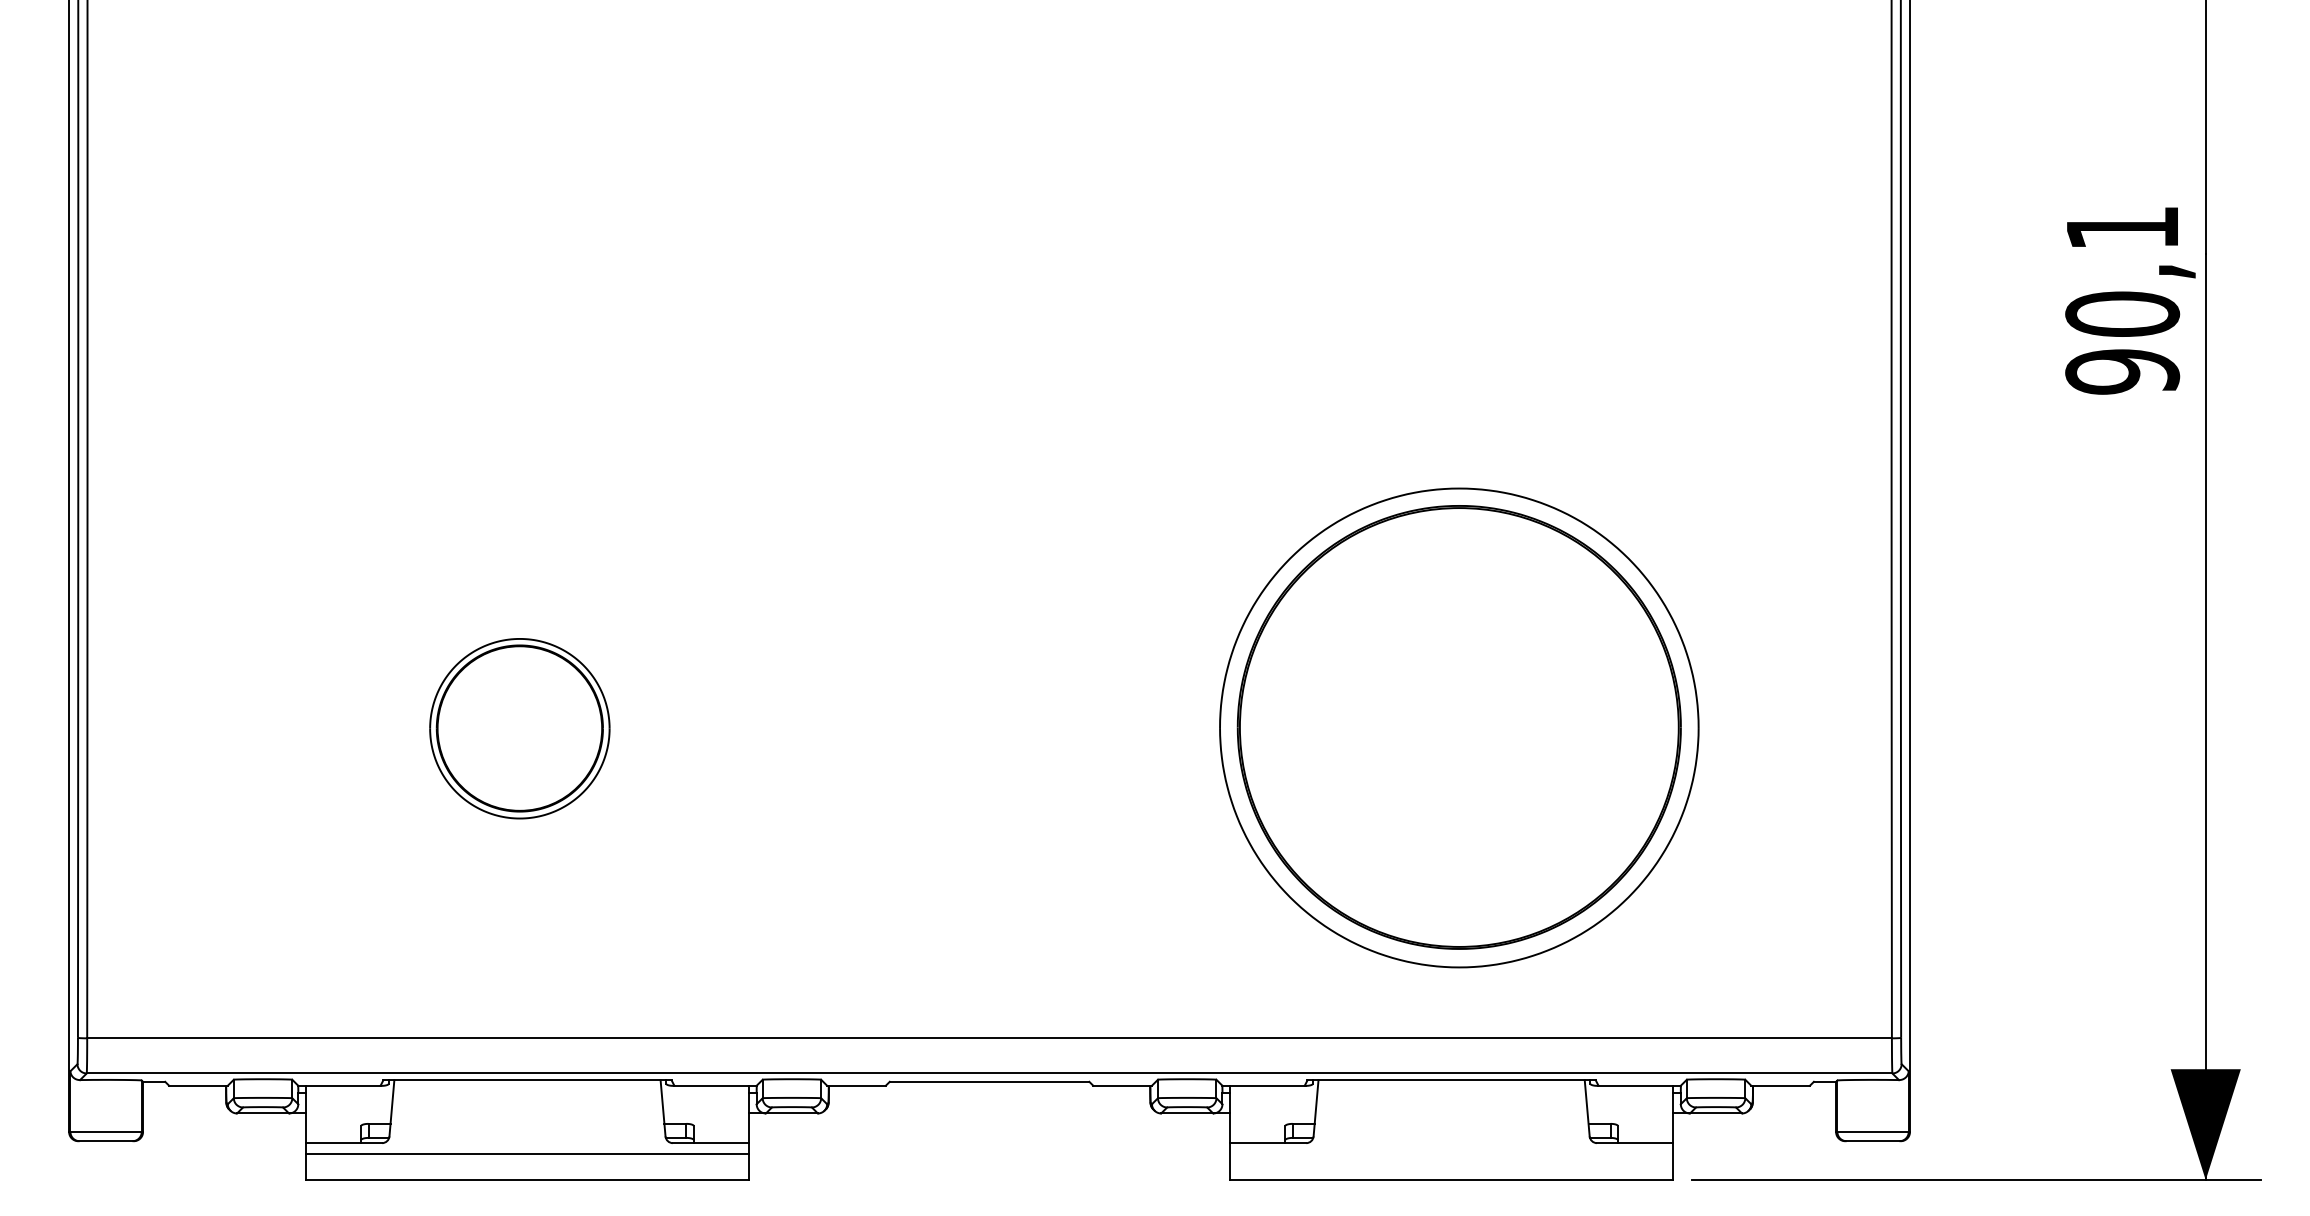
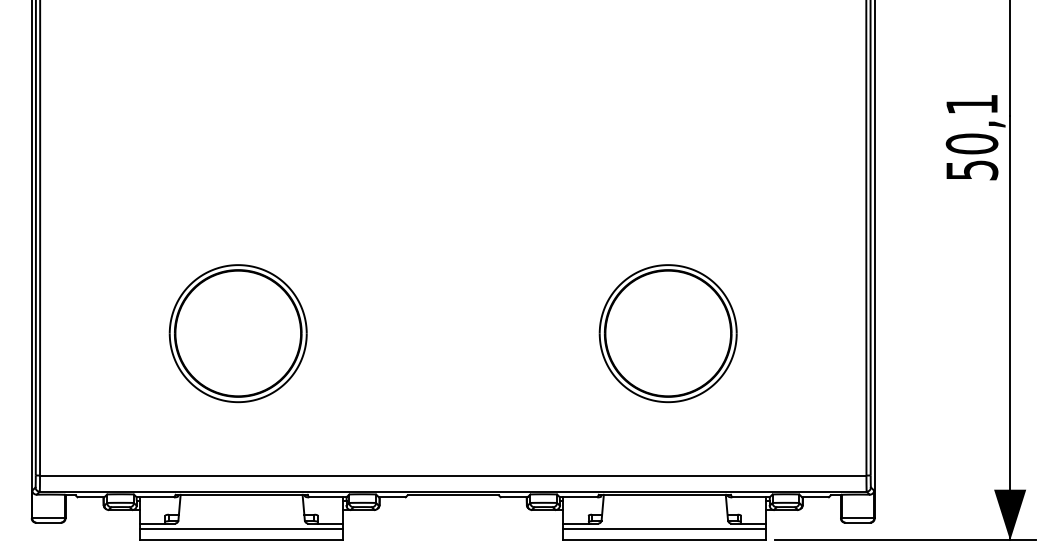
text: (2121, 372) -> (971, 170), 90,1 -> 50,1
part: (518, 728) -> (237, 333), size x1.67
part: (1457, 728) -> (667, 333), size x0.62
line: (1450, 1153) -> (664, 528), added

